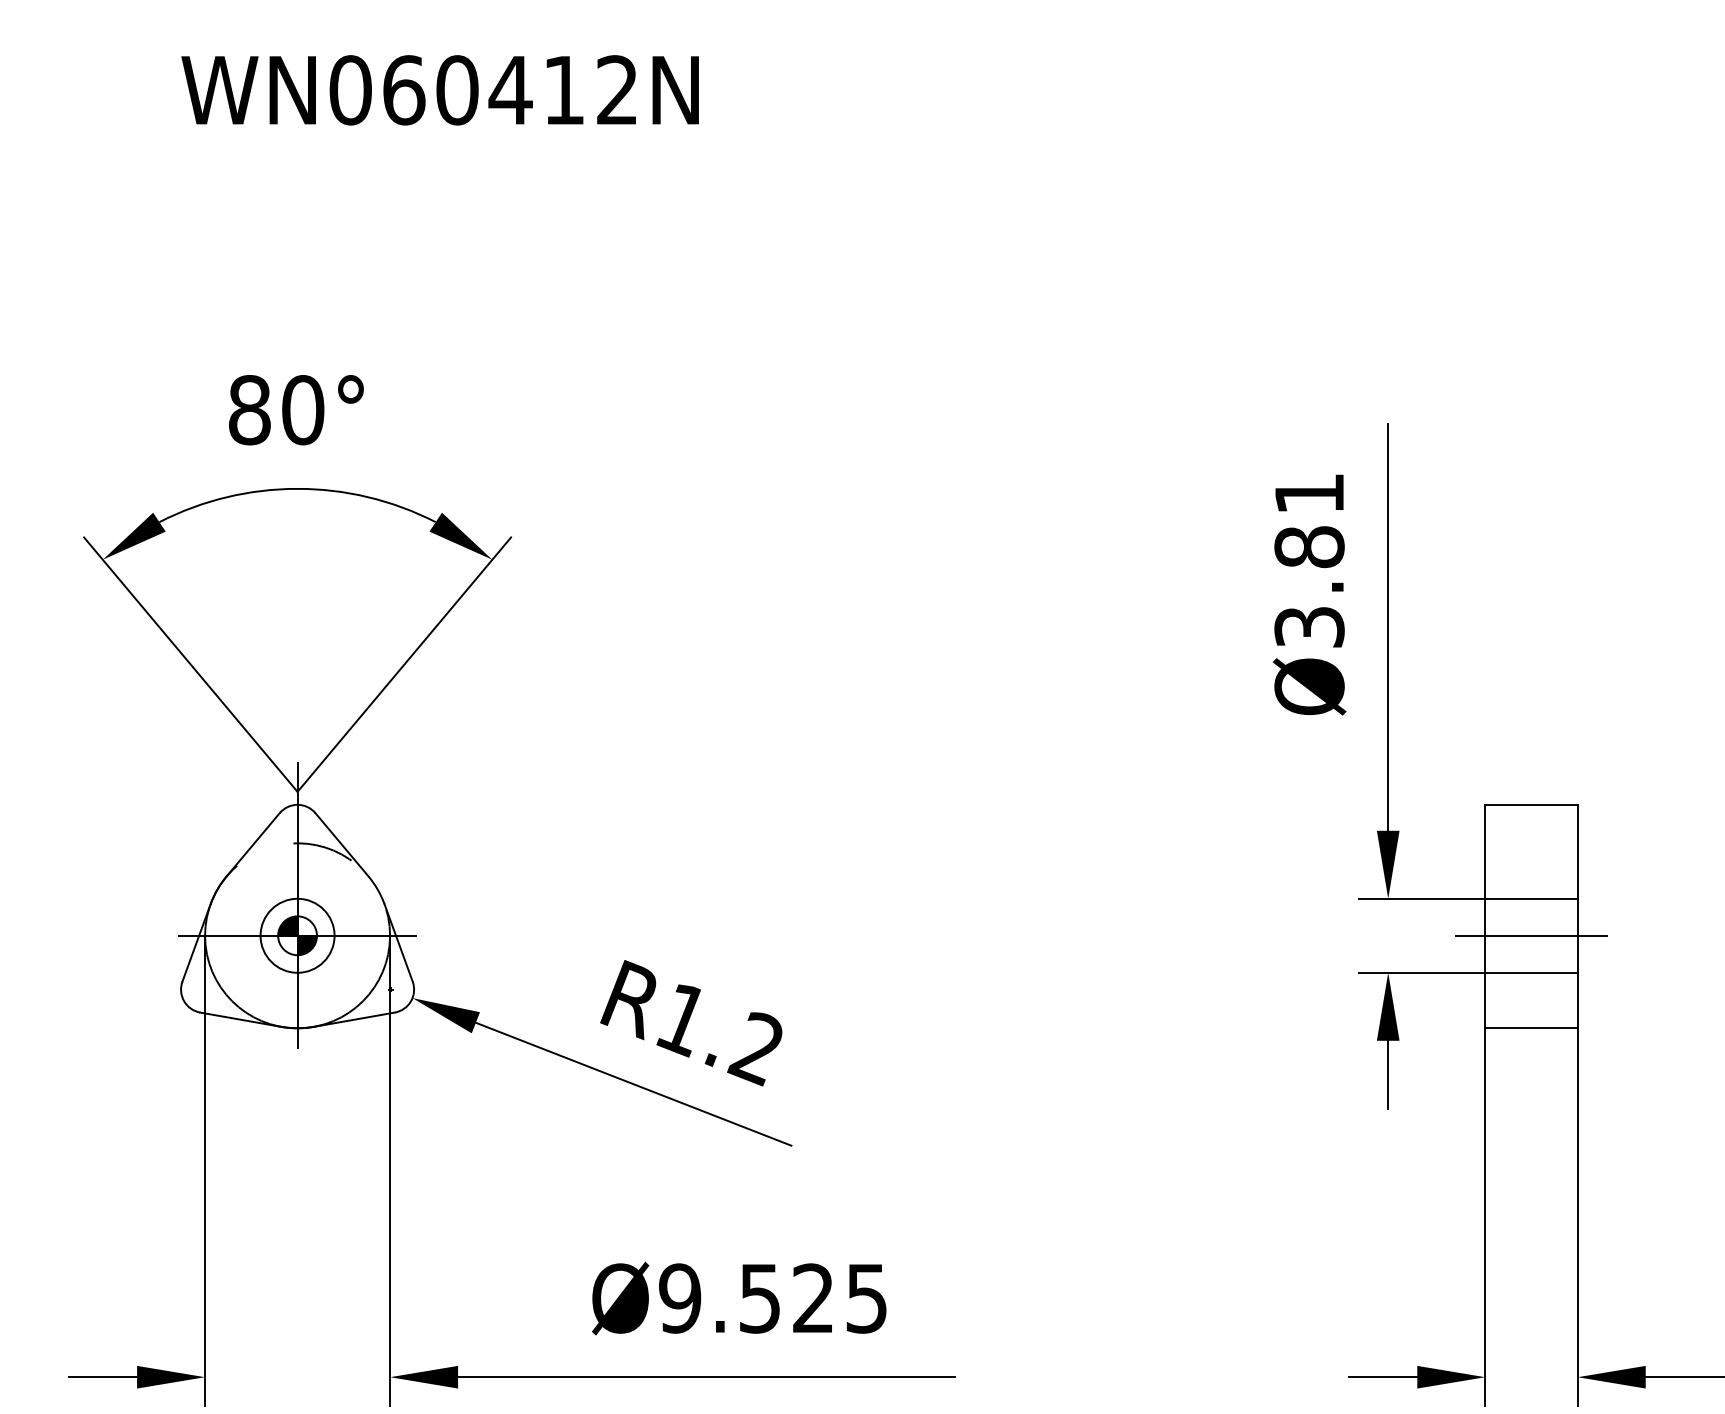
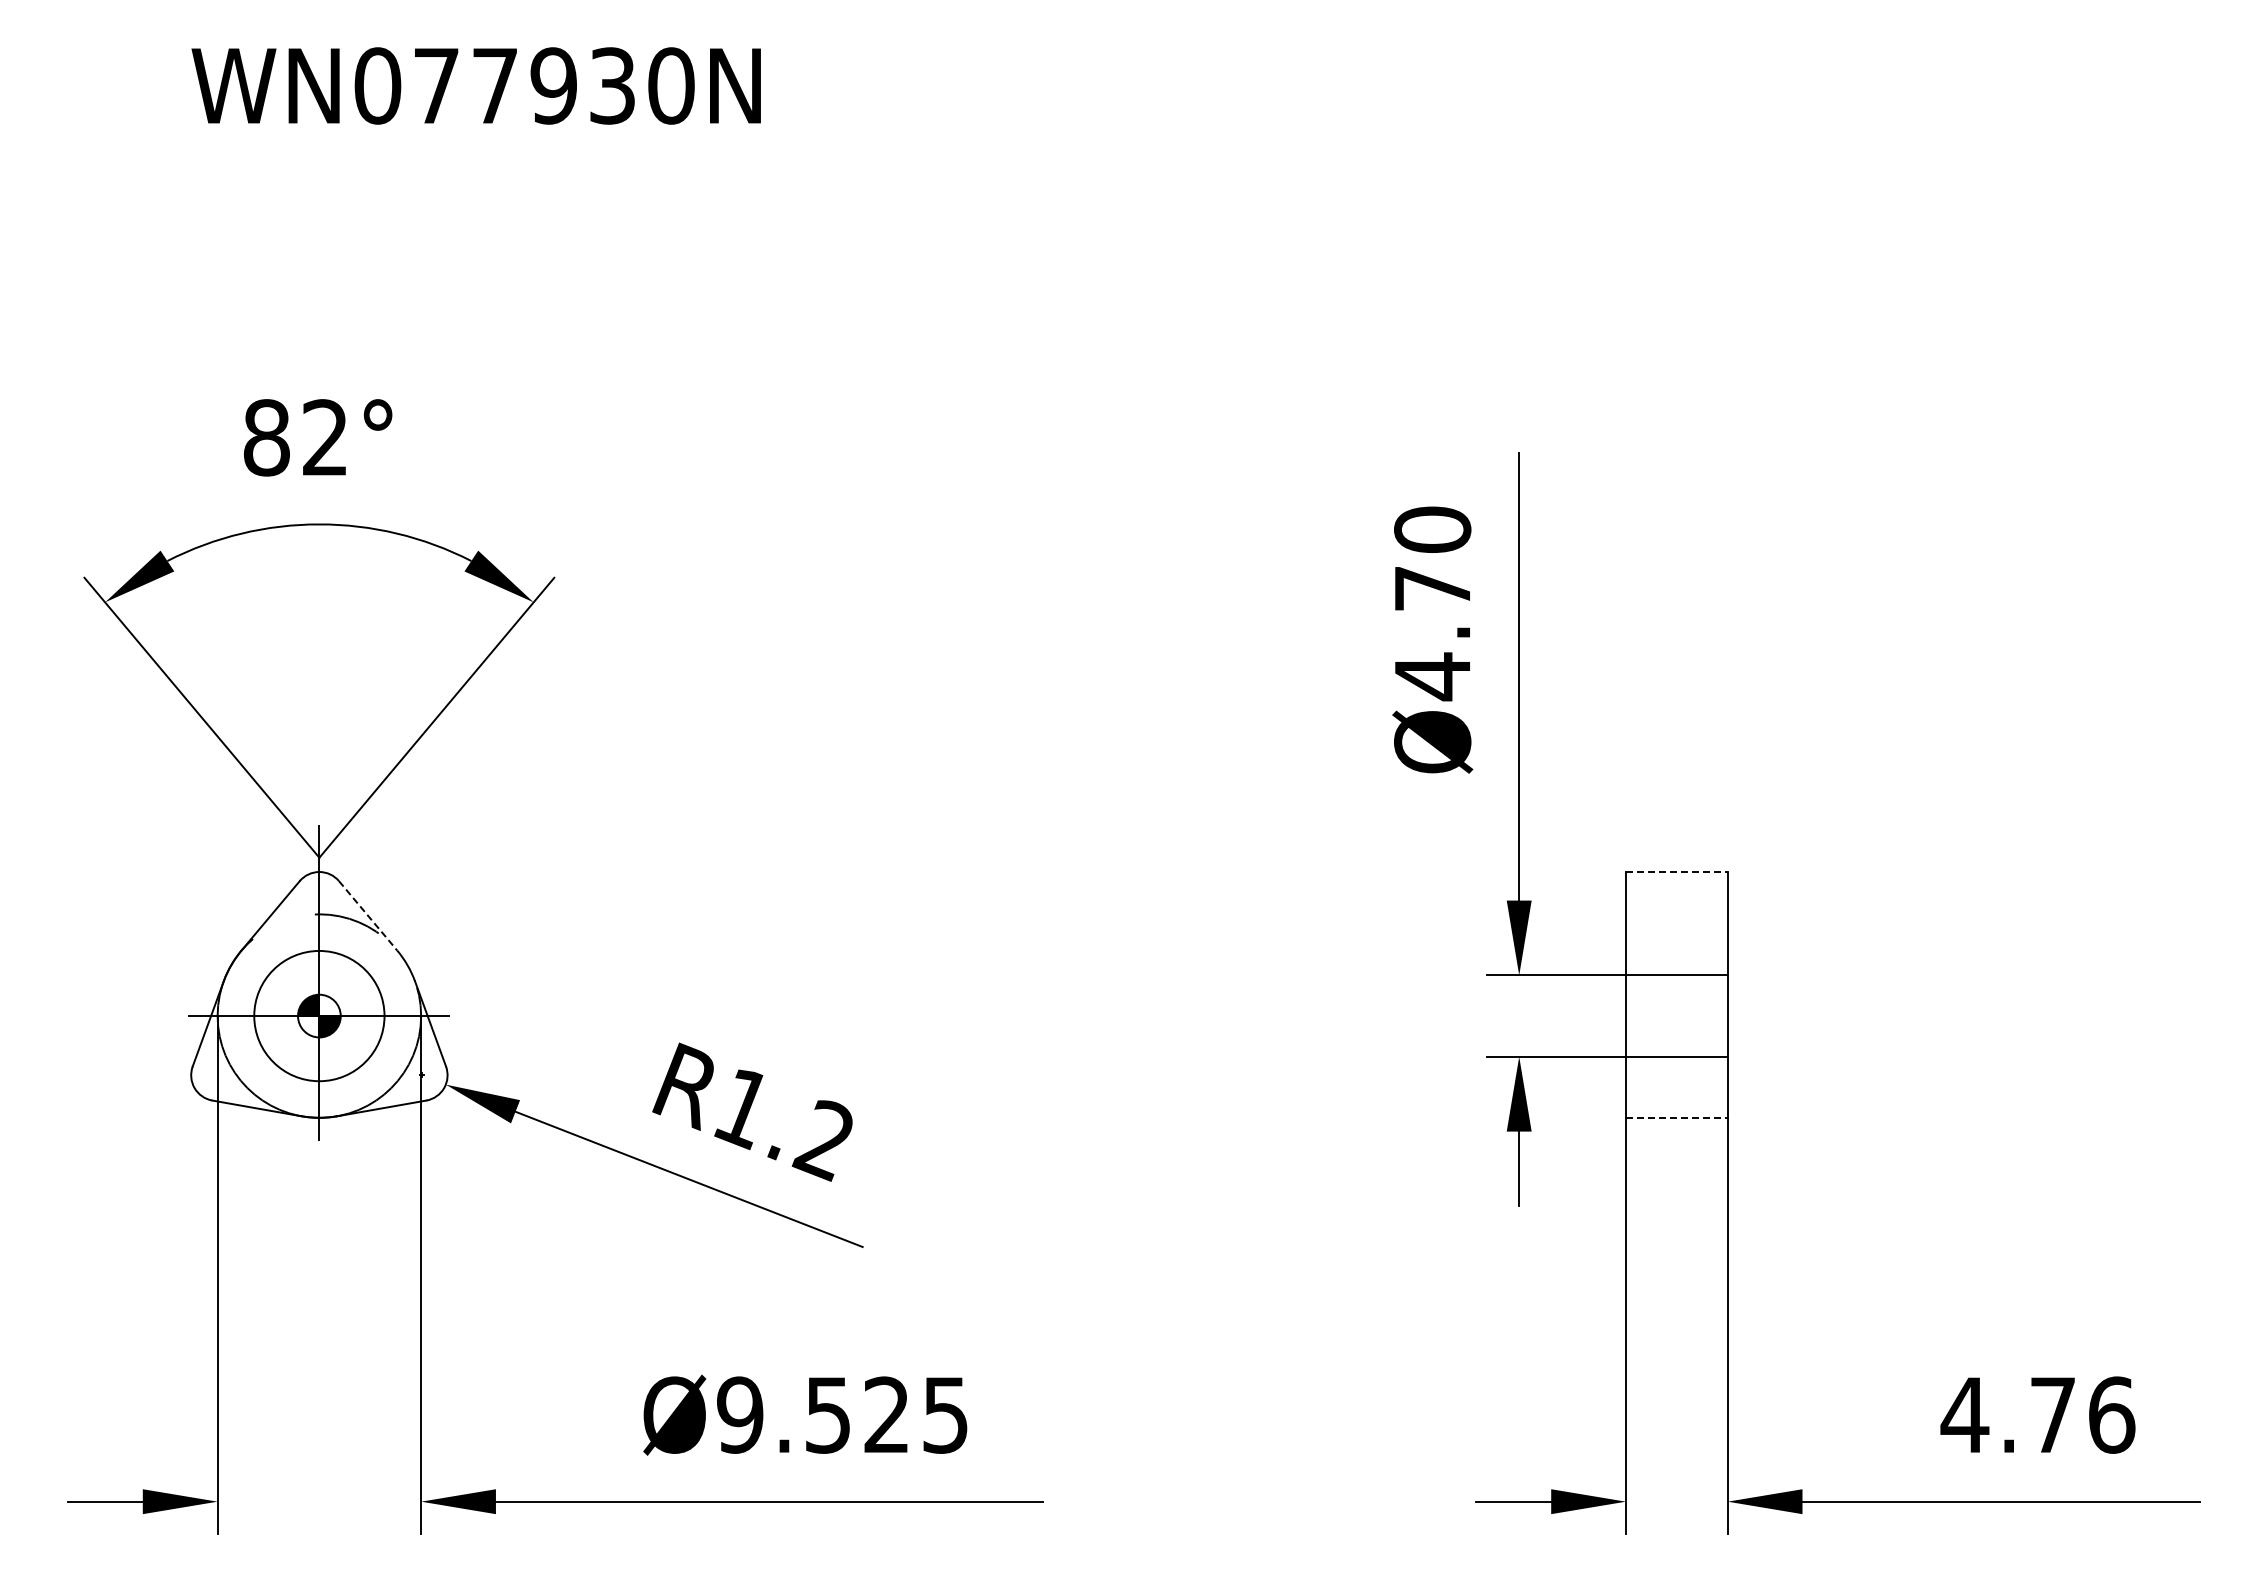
text: (510, 89) -> (553, 85), WN060412N -> WN077930N
text: (303, 409) -> (325, 437), 80° -> 82°
text: (1309, 560) -> (1432, 603), Ø3.81 -> Ø4.70
line: (1531, 805) -> (1676, 872), solid -> dashed
line: (342, 845) -> (368, 916), solid -> dashed
circle: (297, 935) -> (319, 1015), size x1.6
line: (1531, 936) -> (1676, 1016), removed
line: (1531, 1027) -> (1676, 1117), solid -> dashed

